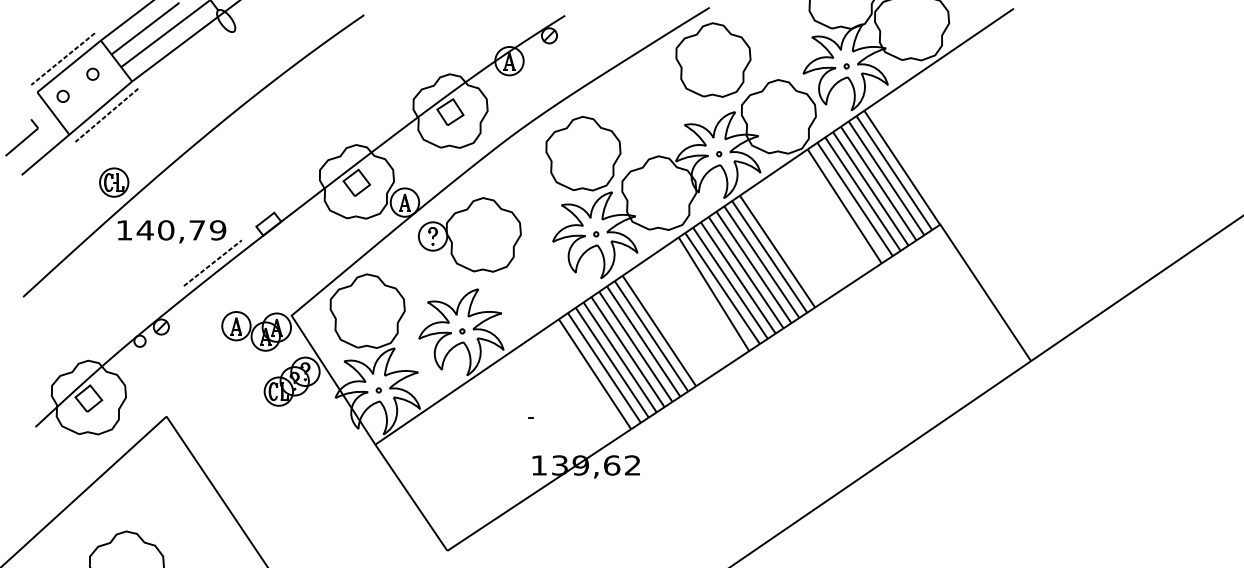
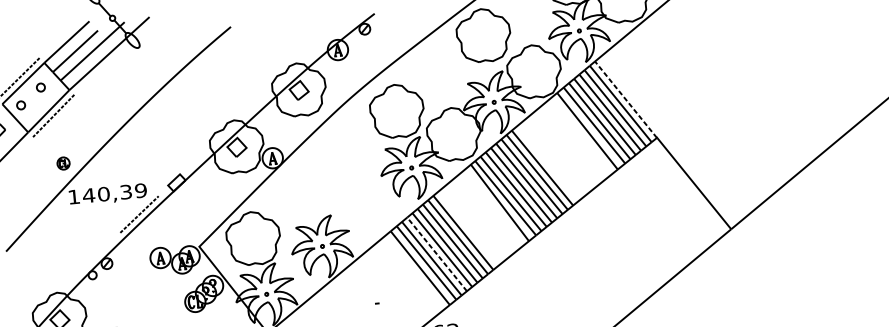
line: (901, 167) -> (625, 99), solid -> dashed
part: (114, 182) -> (63, 163), size x0.6
text: (197, 230) -> (126, 192), 140,79 -> 140,39
part: (469, 234) -> (321, 176), removed
line: (620, 357) -> (437, 254), solid -> dashed

